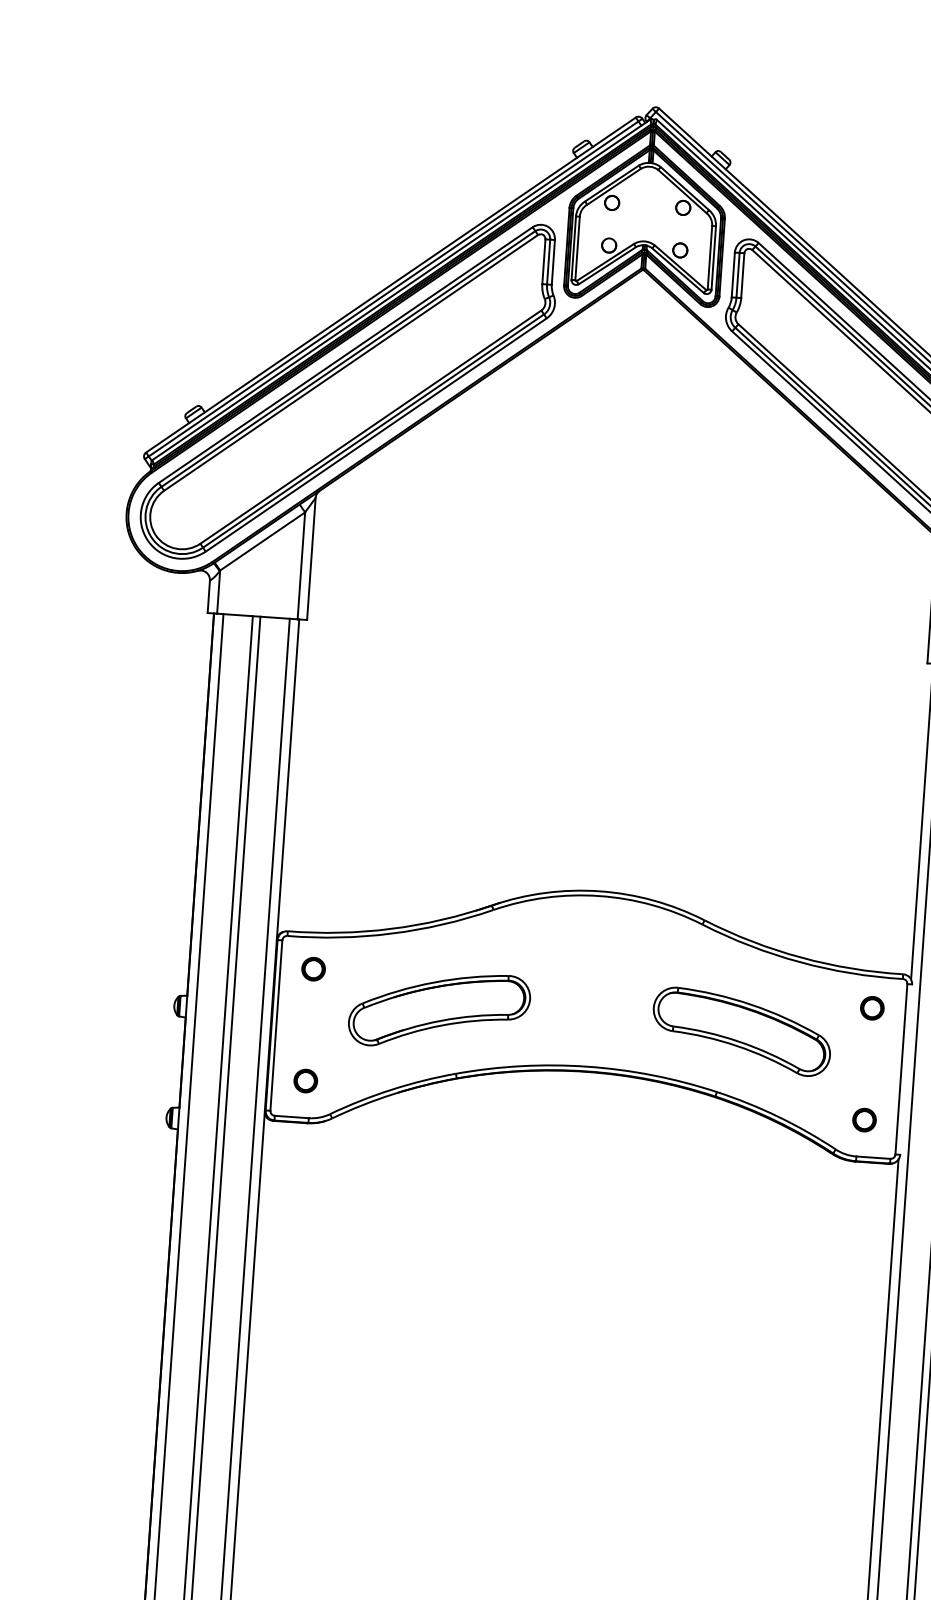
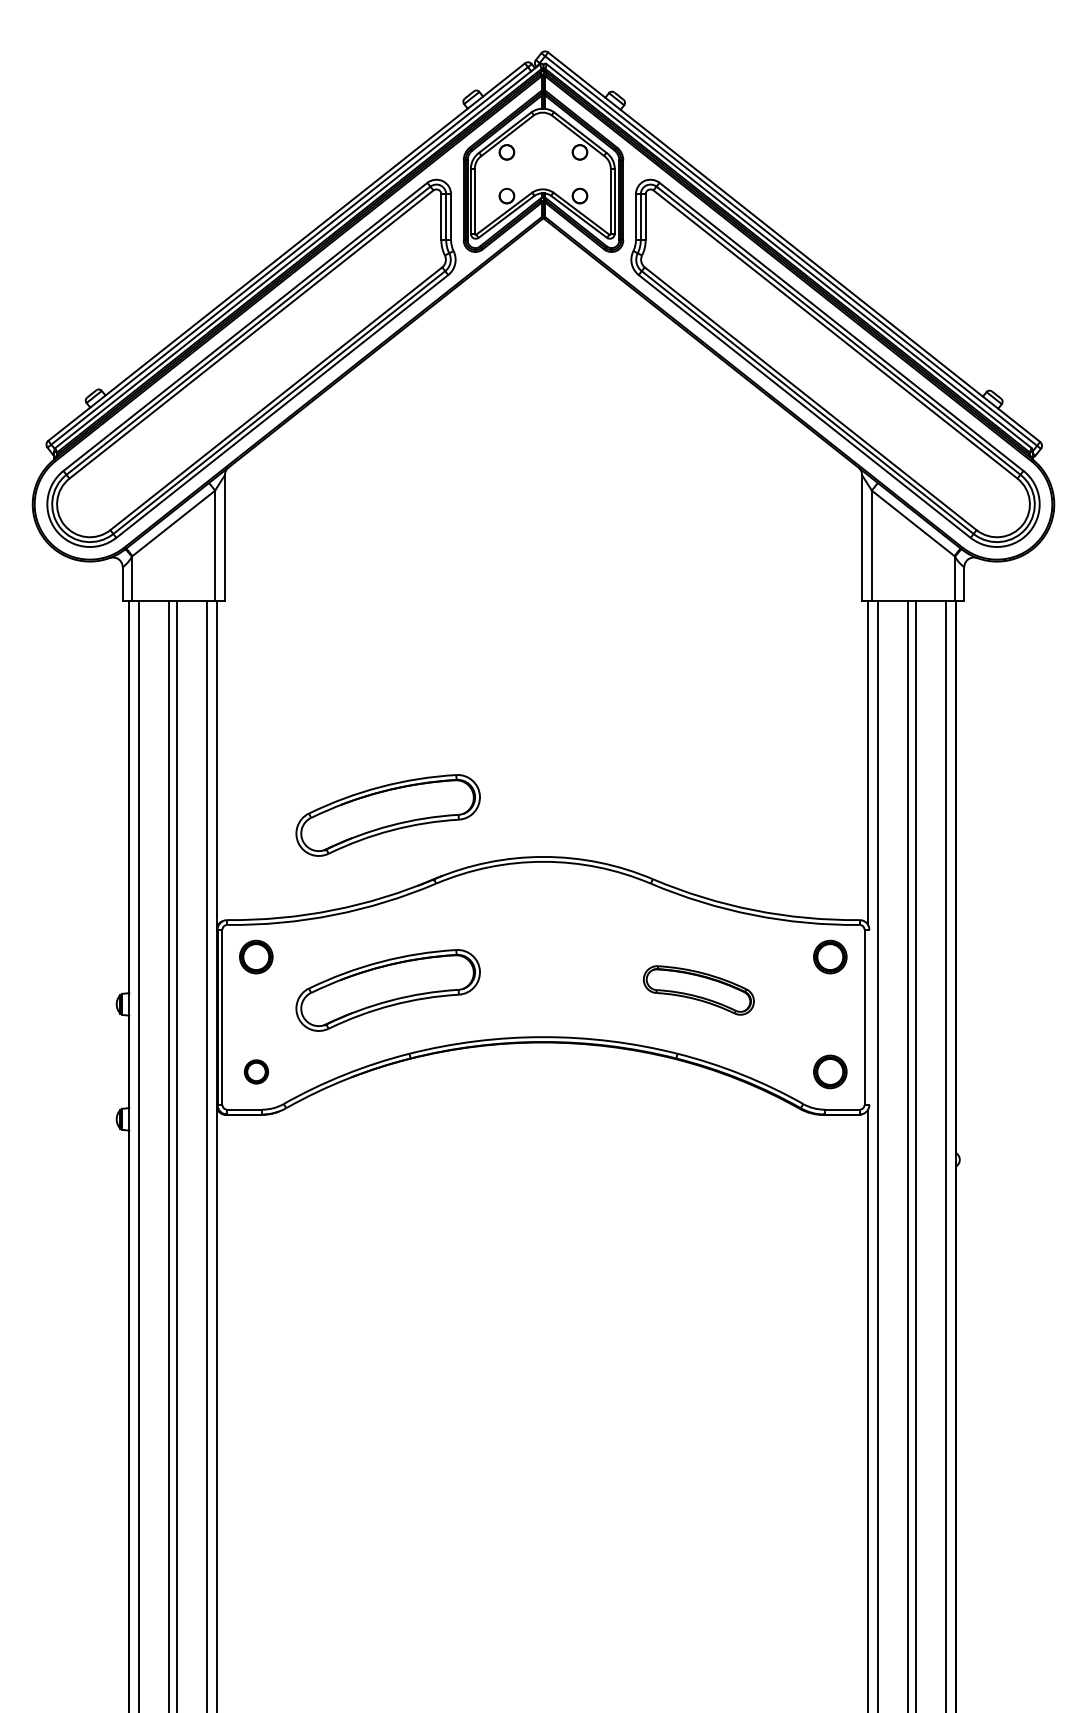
part: (450, 840) -> (387, 815), added
part: (313, 968) -> (256, 956), size x1.4
part: (872, 1007) -> (830, 956), size x1.4
part: (741, 1031) -> (698, 990), size x0.6
part: (864, 1119) -> (830, 1071), size x1.4

